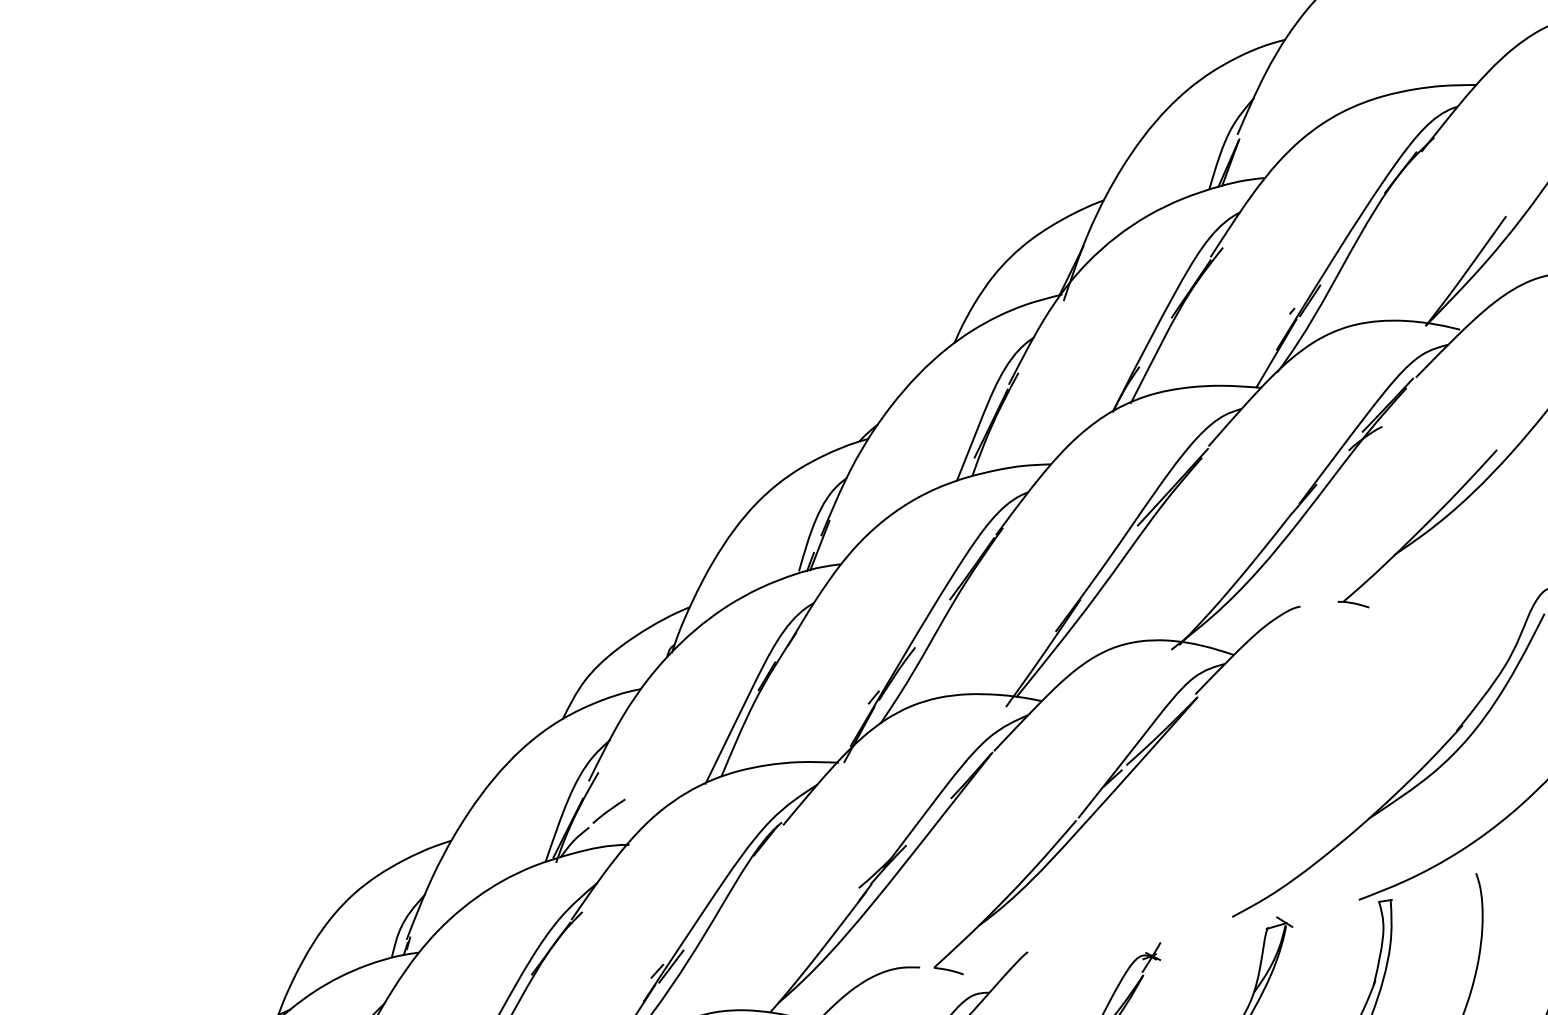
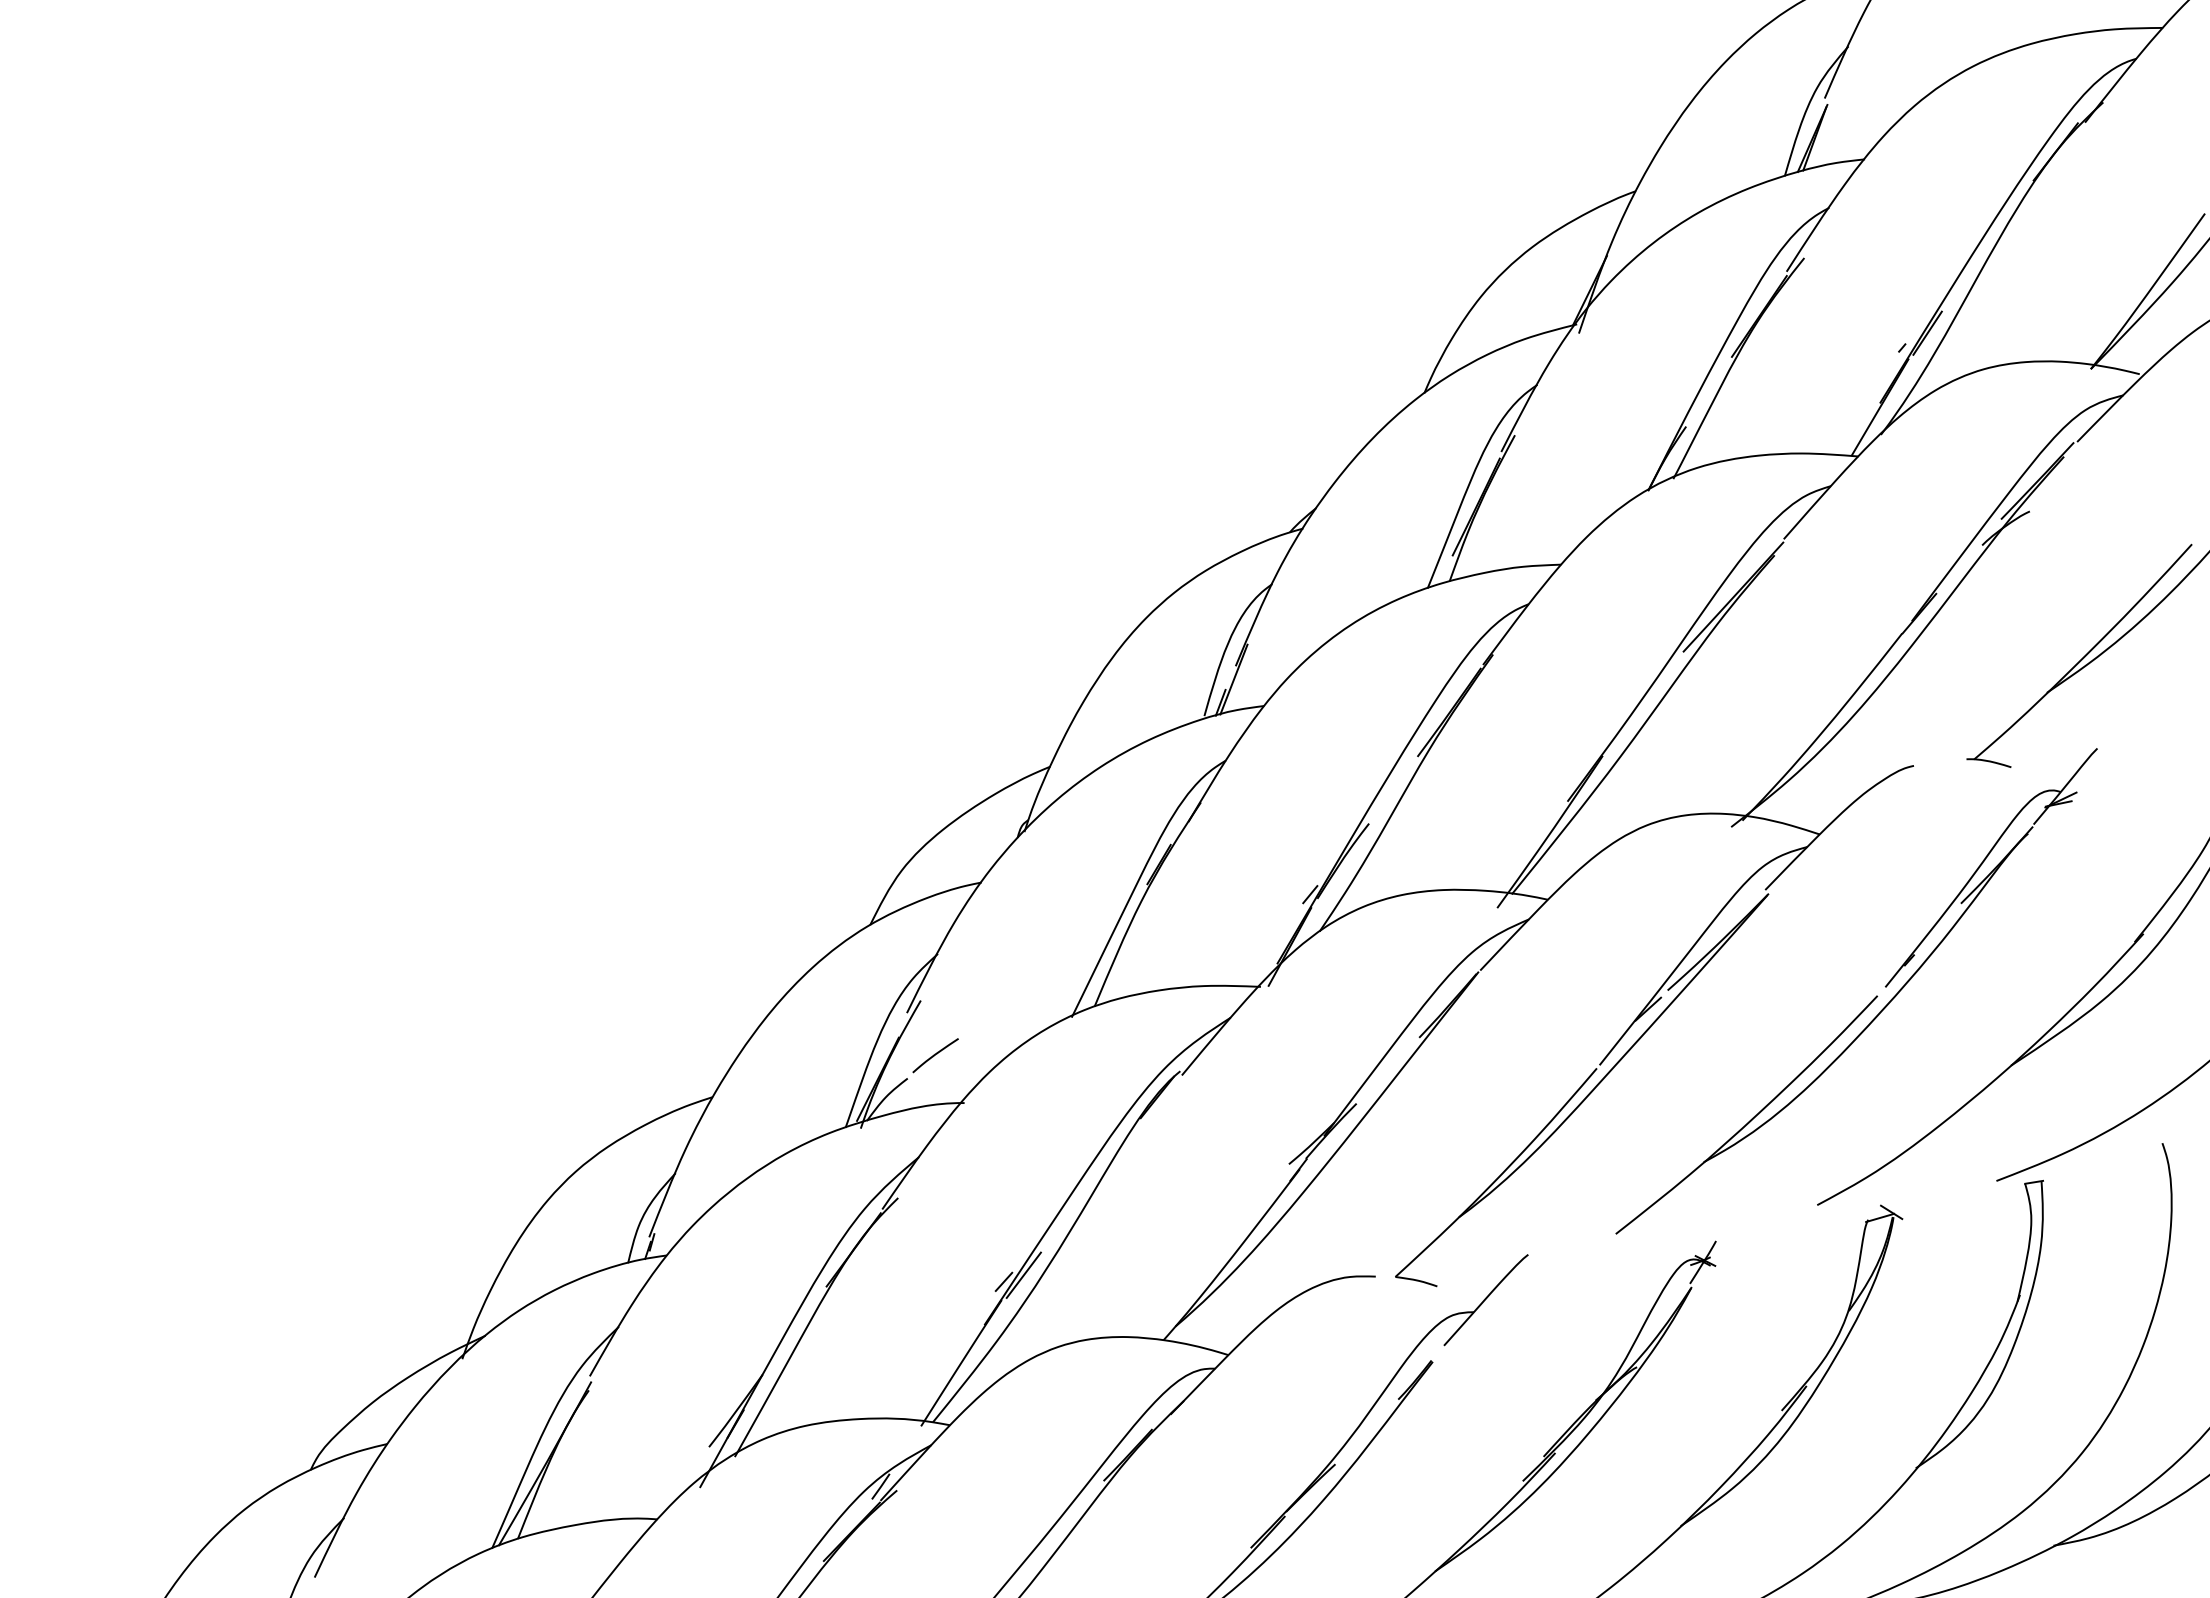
part: (1269, 773) -> (1869, 1002), added

